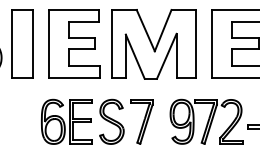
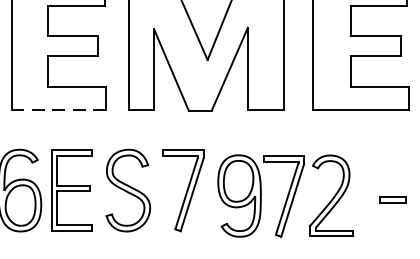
line: (73, 78) -> (57, 110), solid -> dashed
part: (206, 121) -> (284, 195), moved

